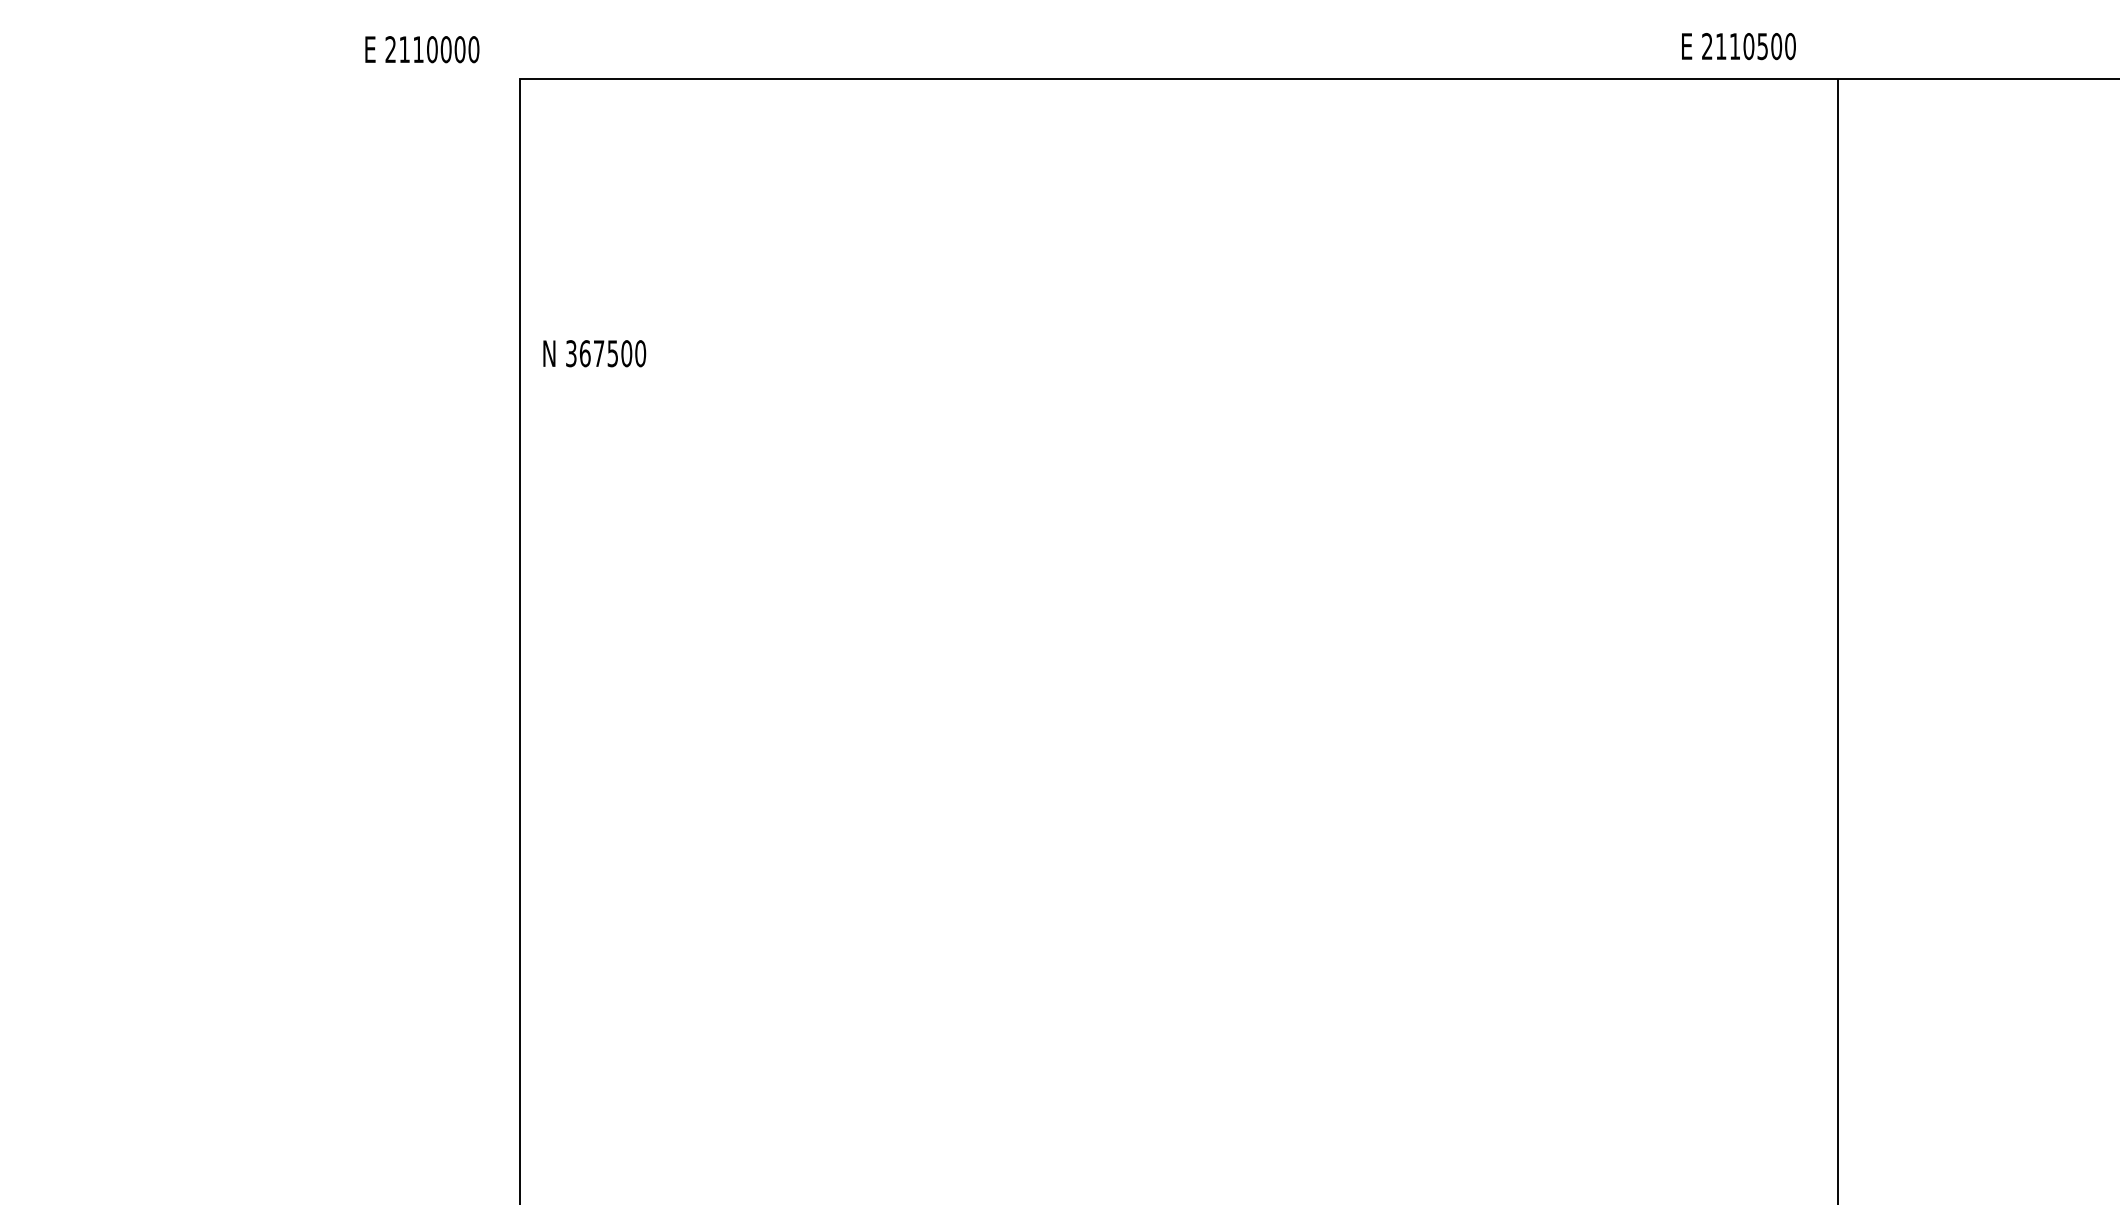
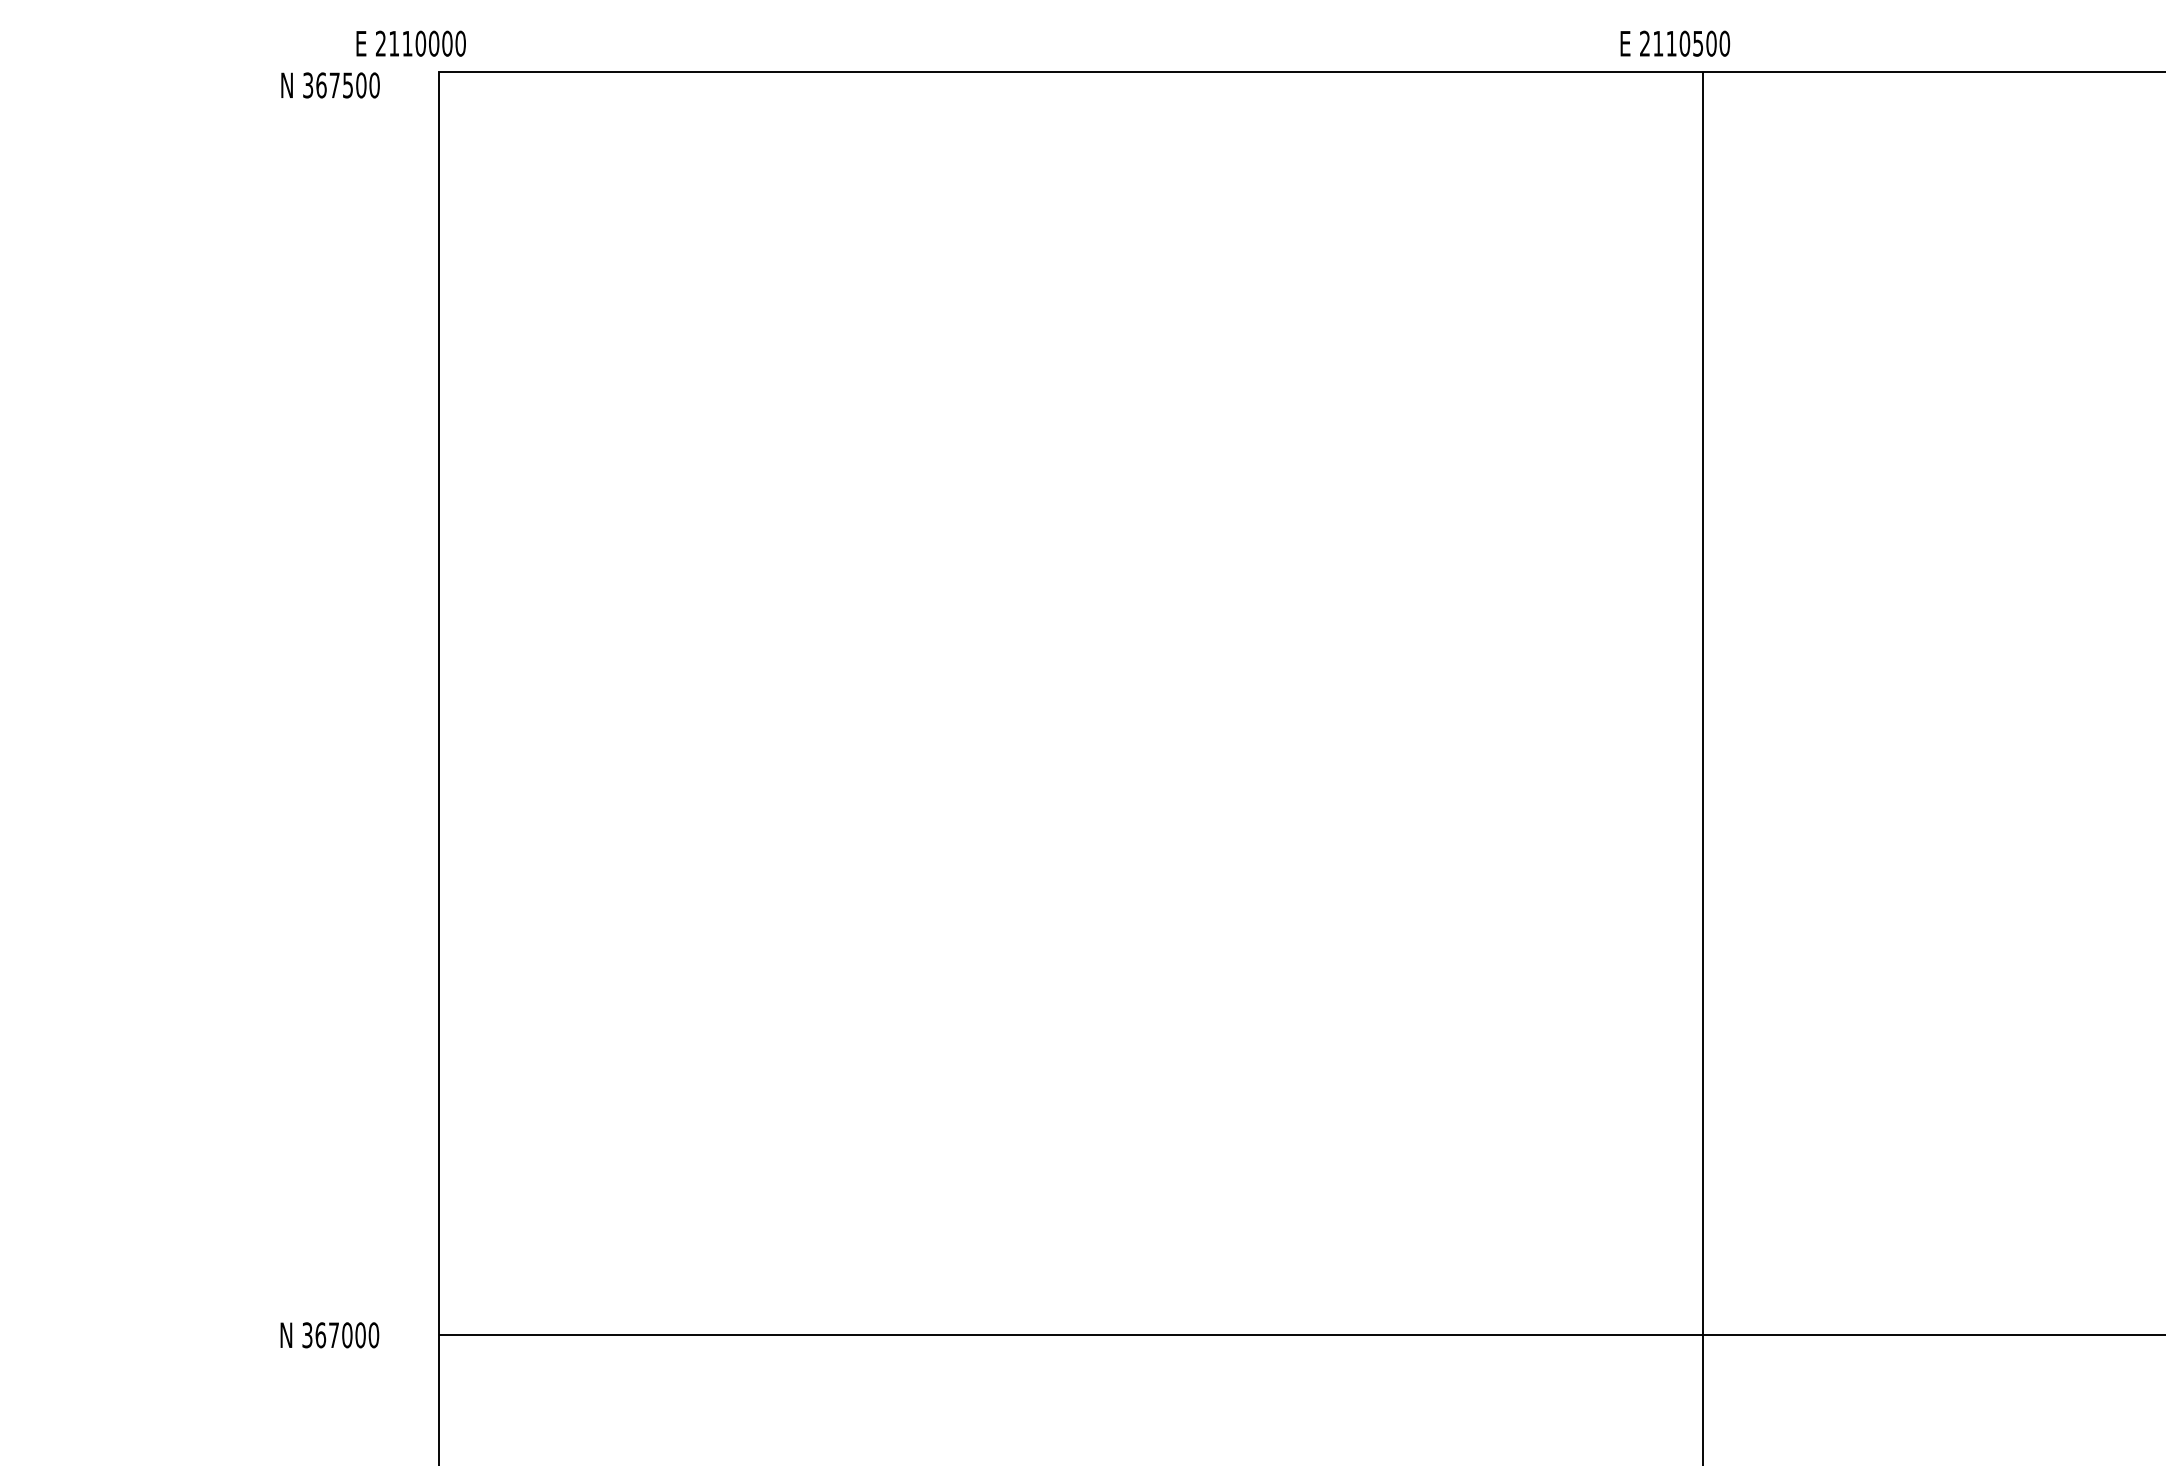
text: (1739, 46) -> (1675, 43), moved
text: (421, 49) -> (410, 43), moved
text: (594, 353) -> (330, 85), moved

